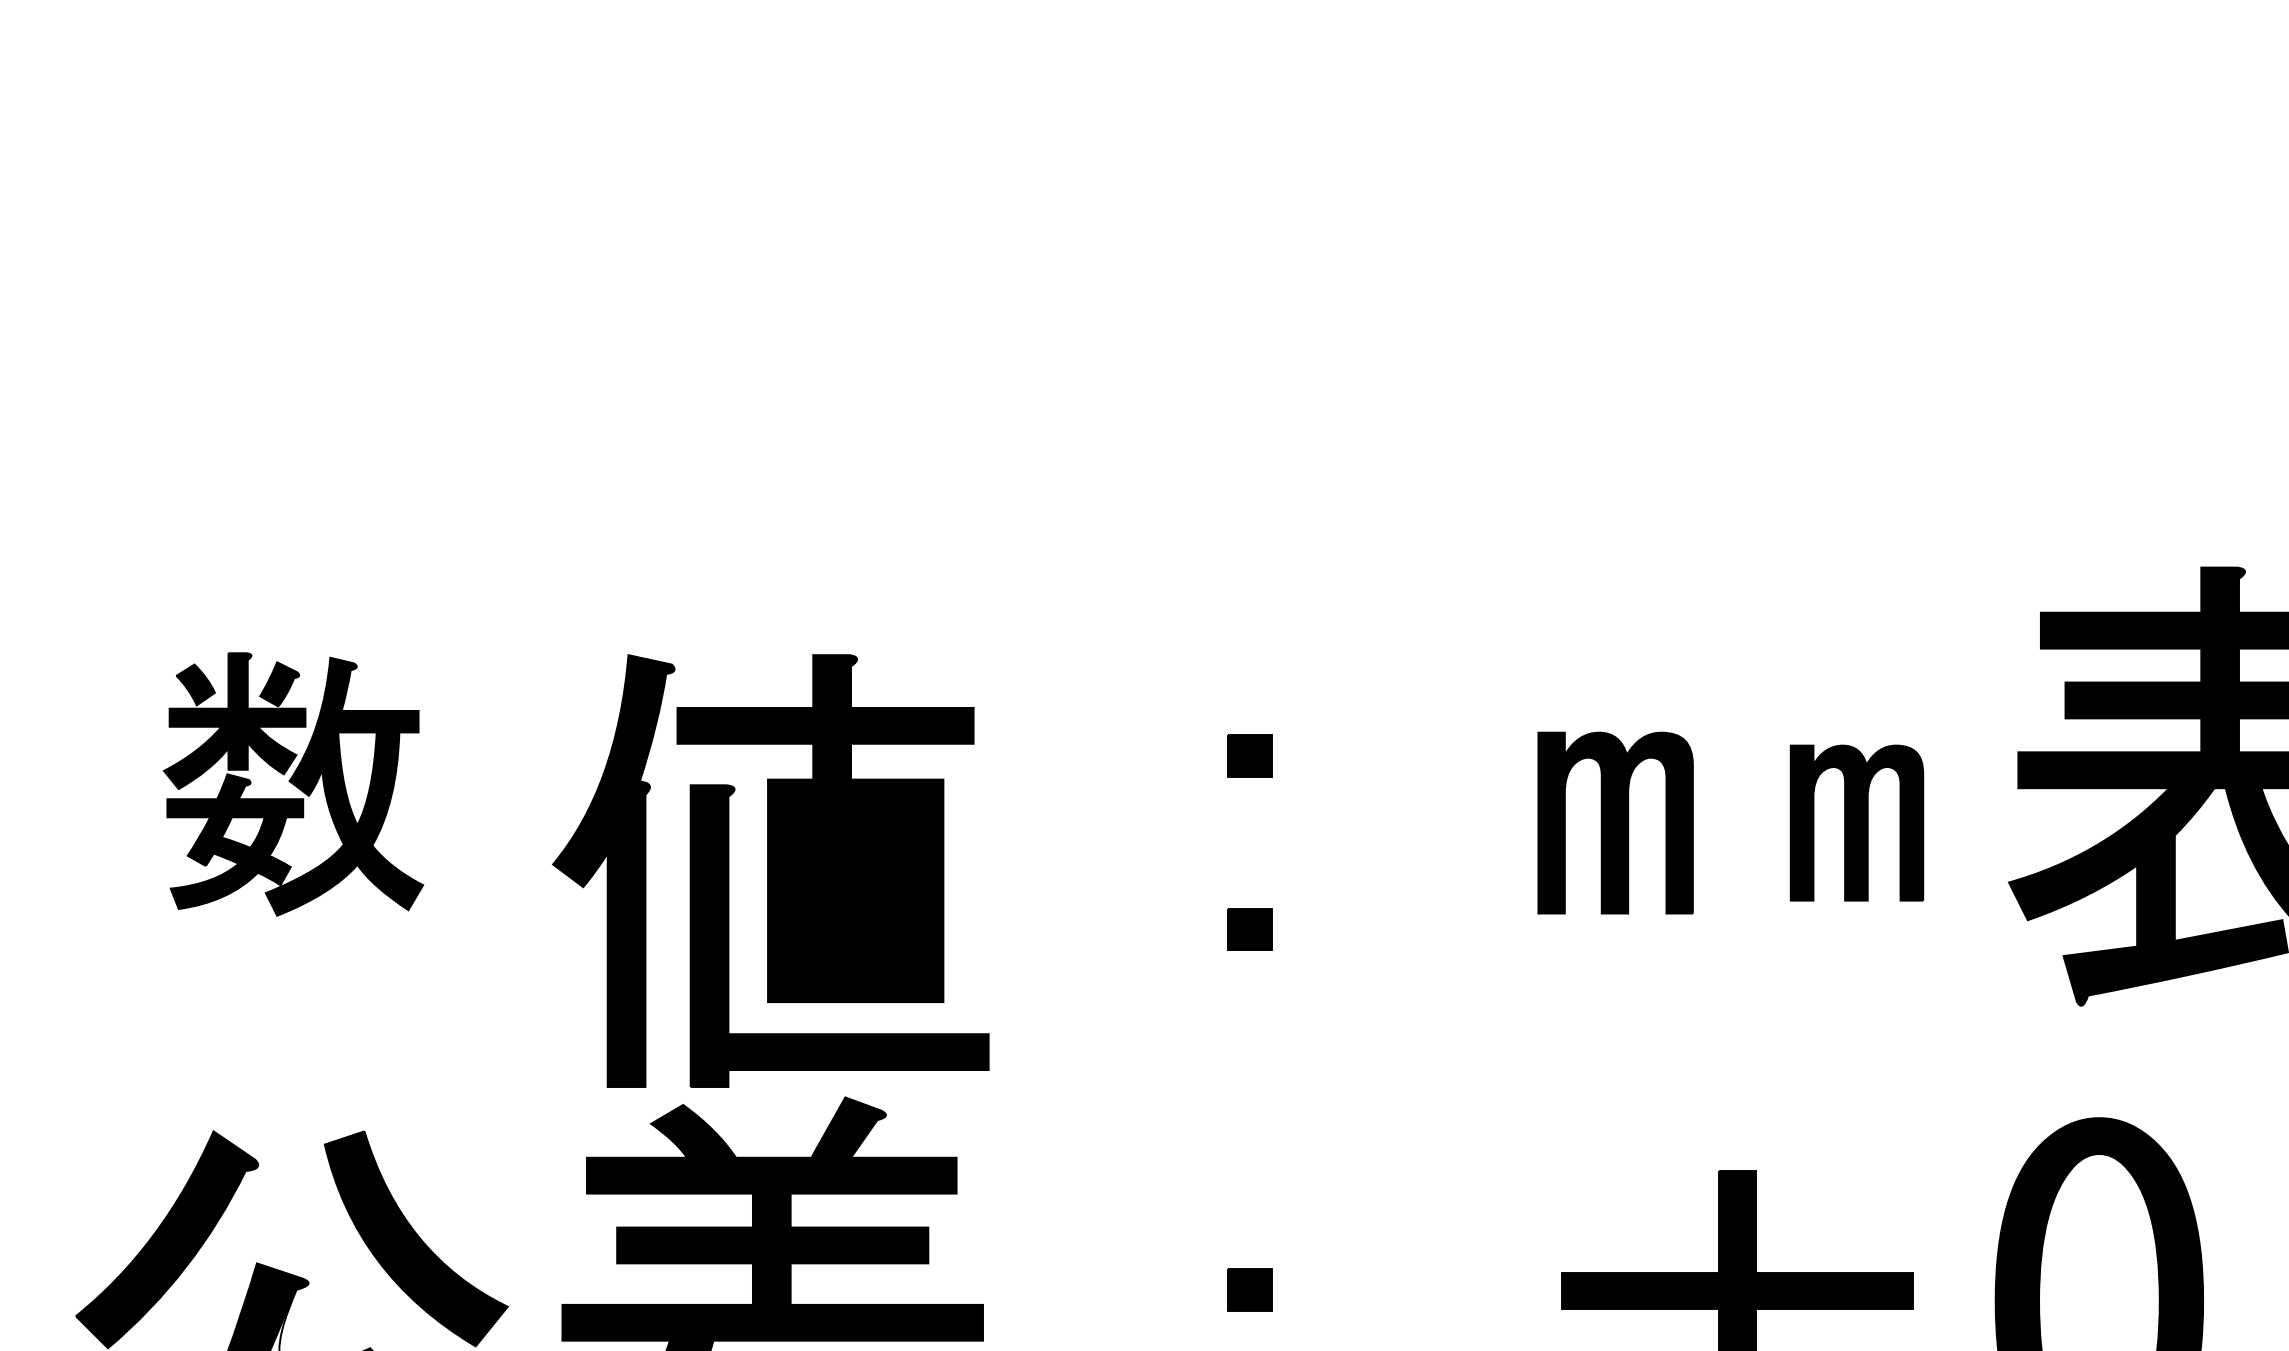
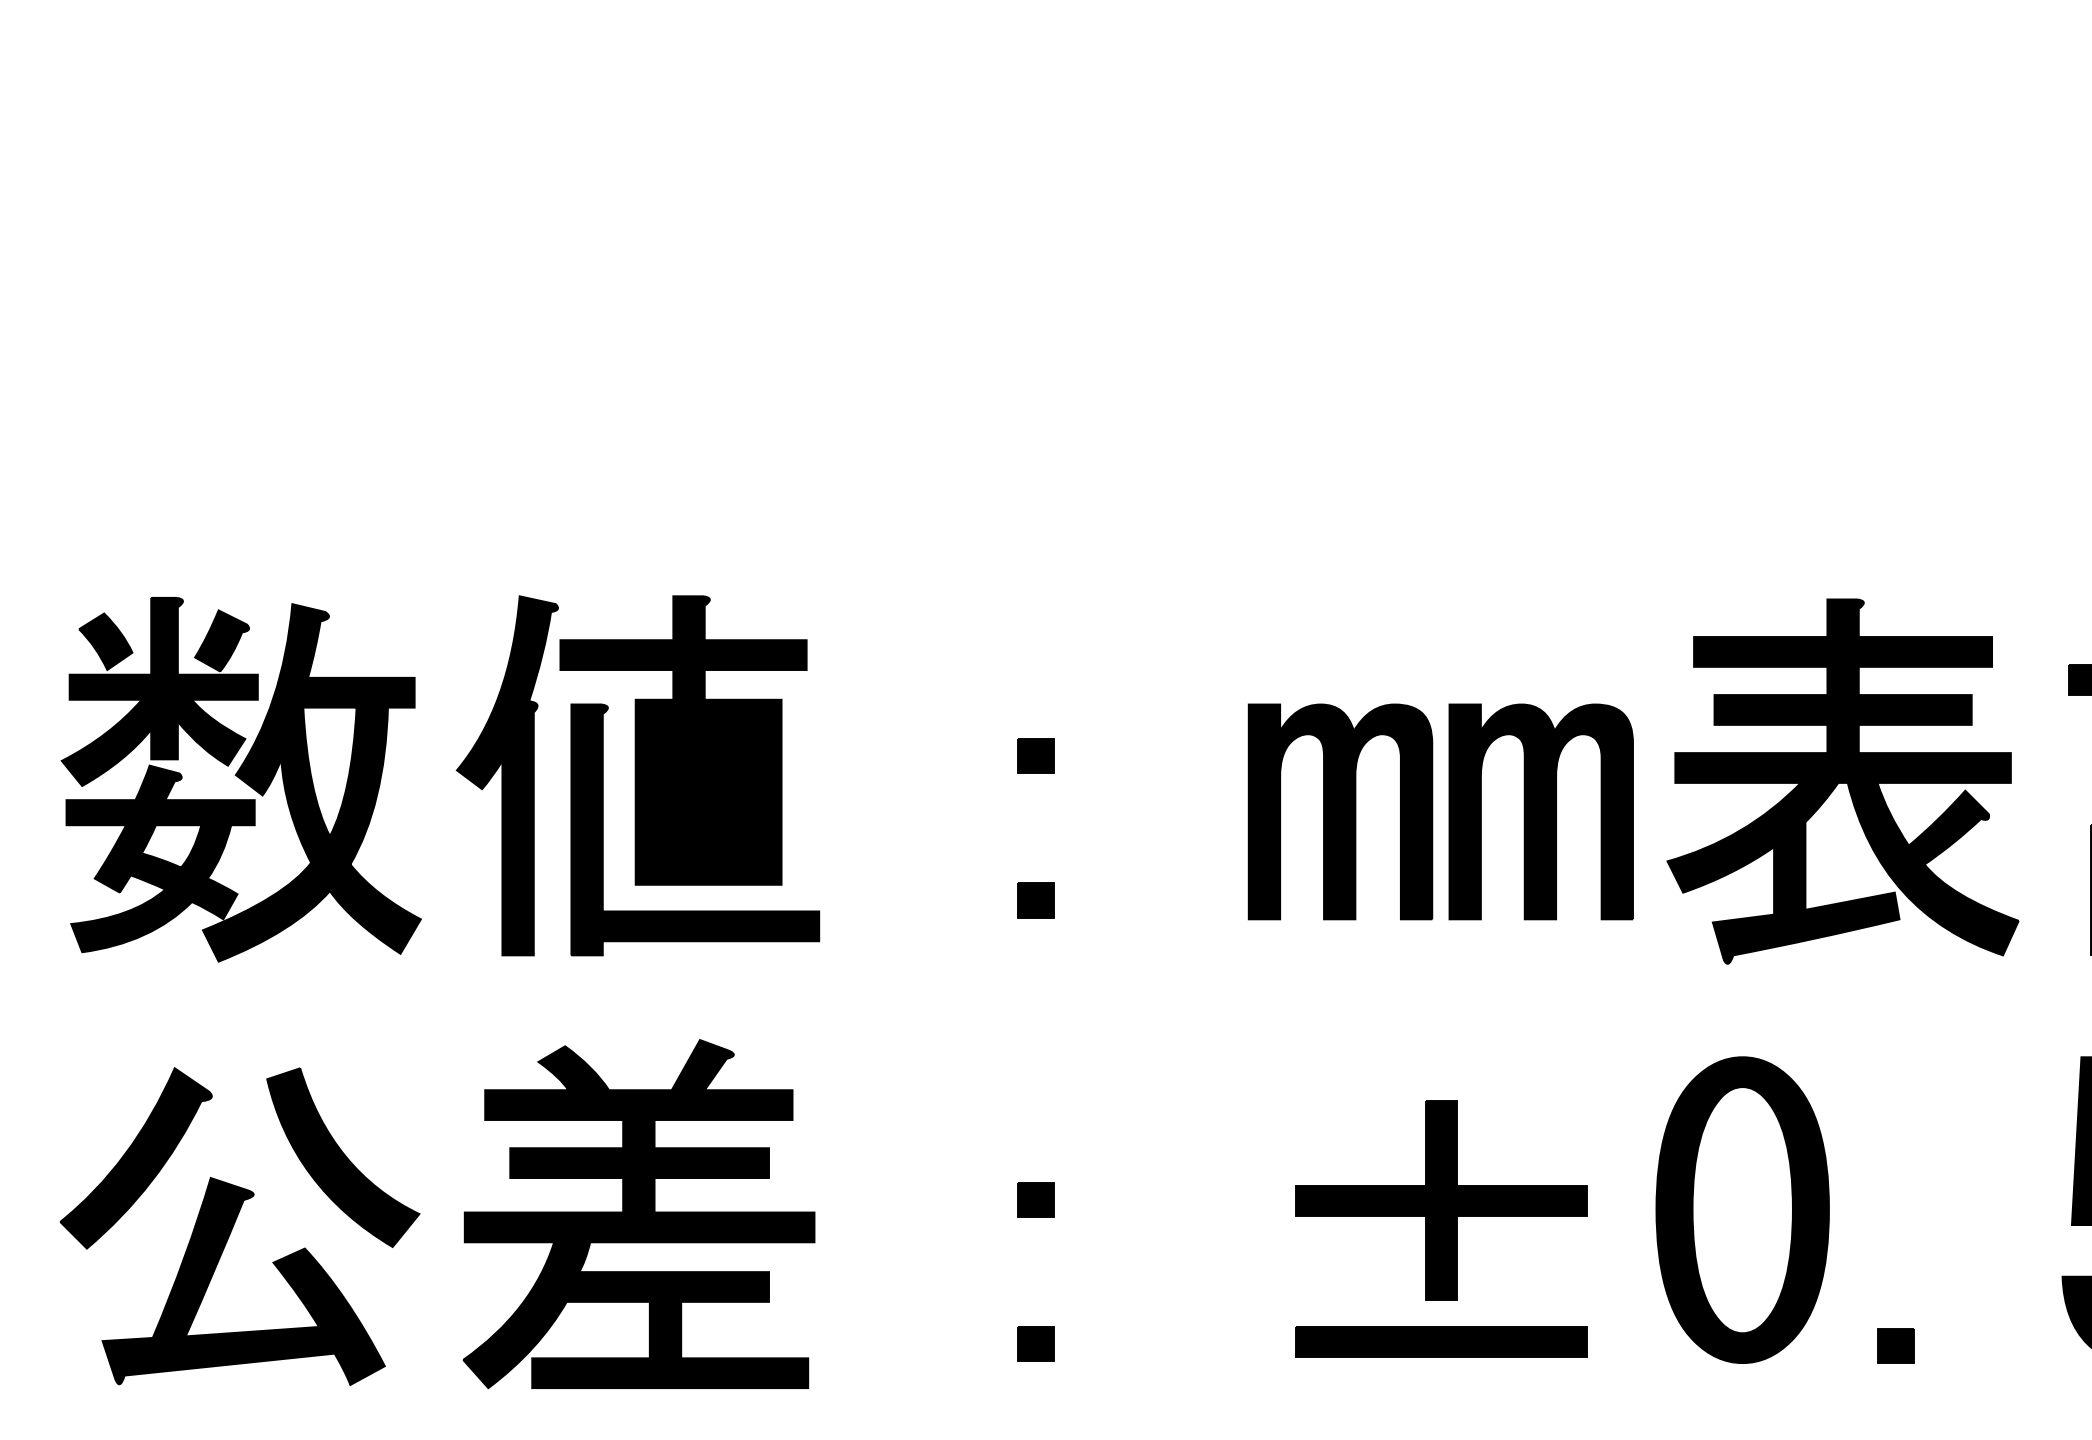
part: (292, 784) -> (240, 779), size x1.67
part: (1615, 822) -> (1340, 811), size x1.43
part: (1856, 822) -> (1540, 811), size x1.67
part: (770, 870) -> (637, 775), moved

